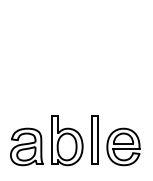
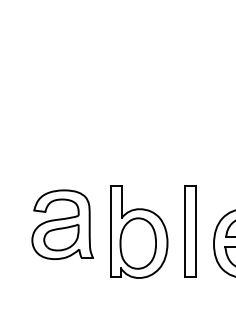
part: (26, 146) -> (61, 223), moved

